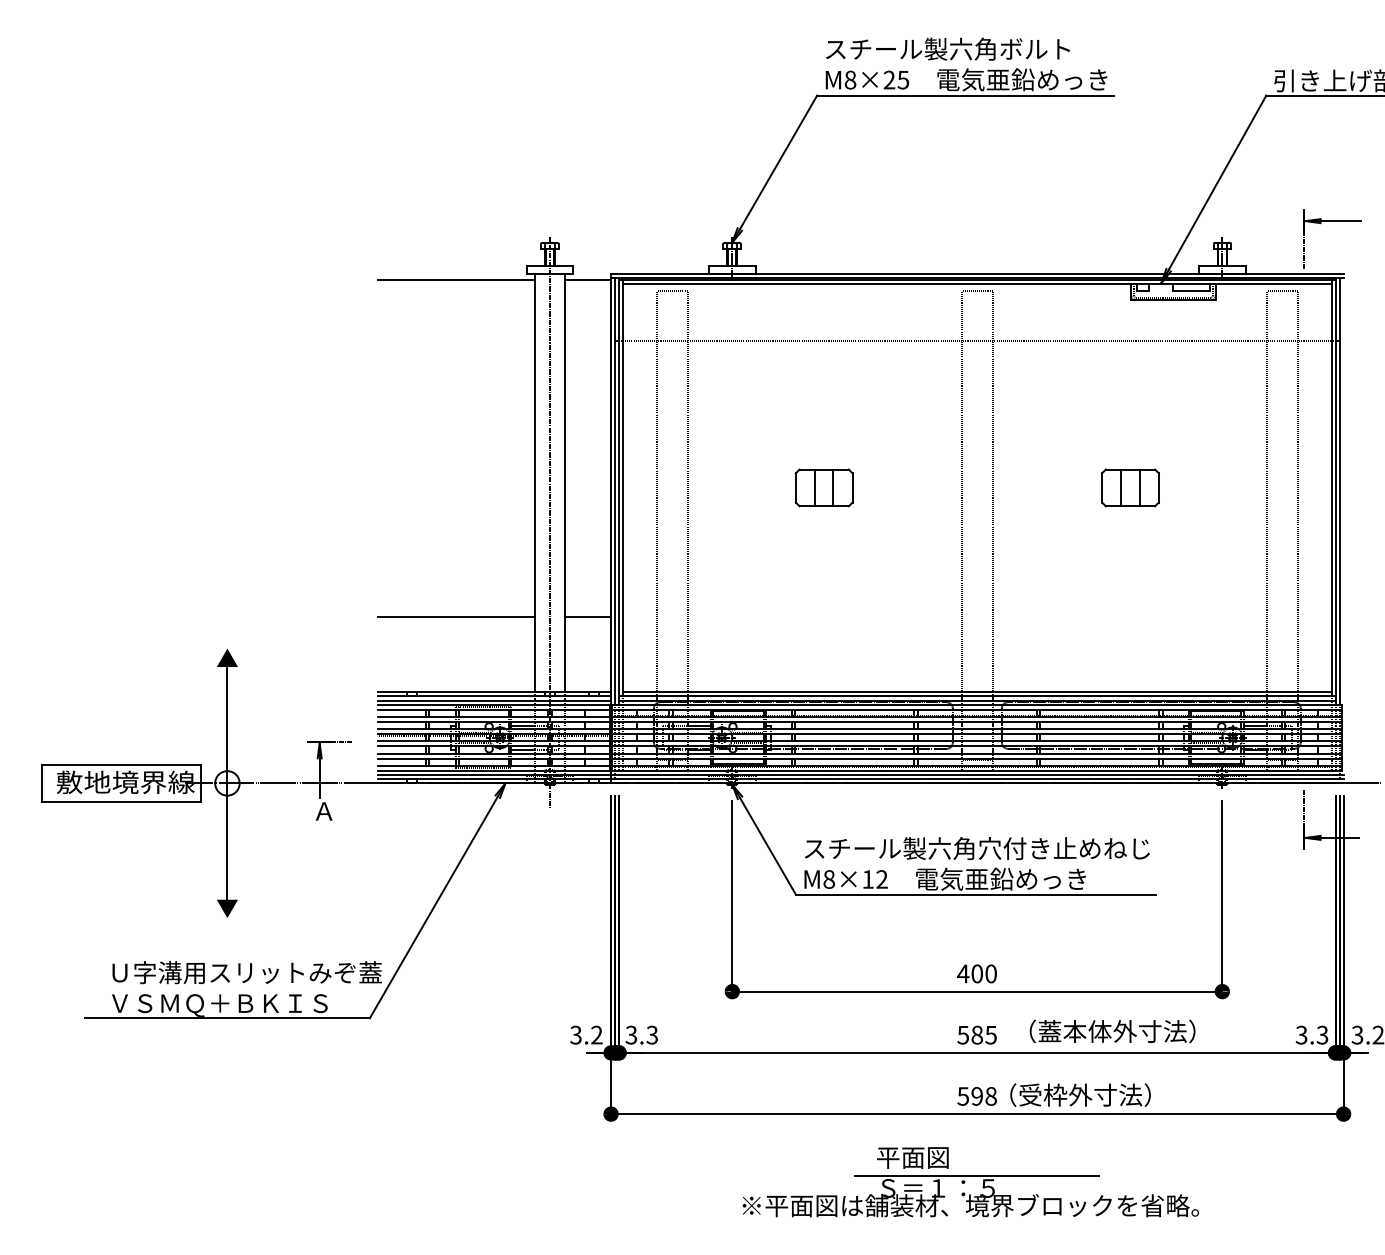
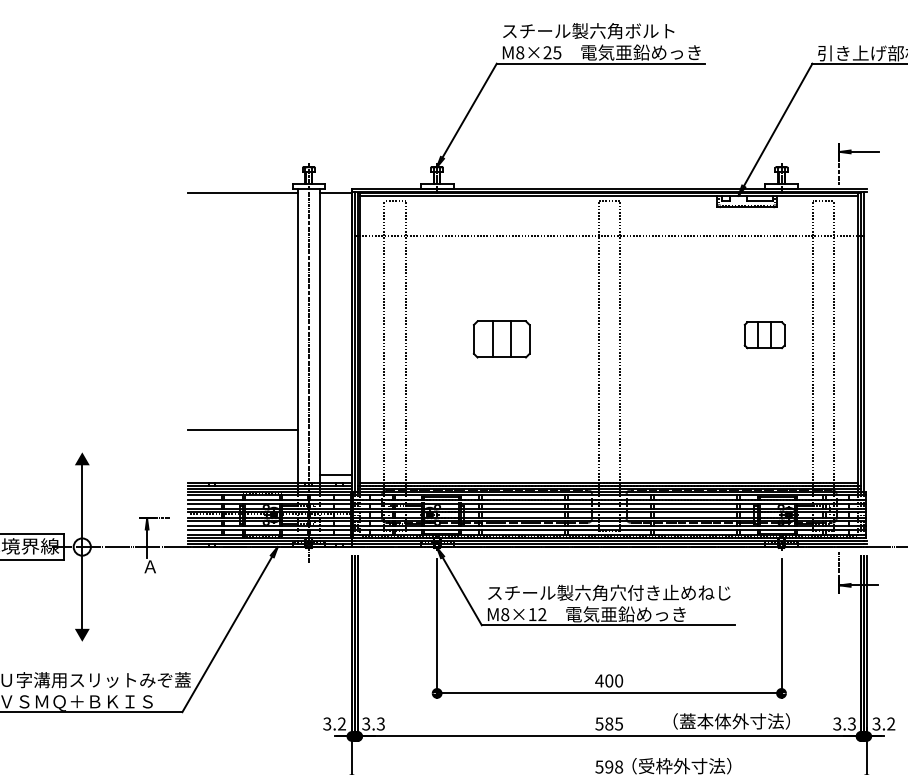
part: (823, 487) -> (501, 339), size x1.4
part: (1130, 487) -> (764, 334), moved
line: (588, 616) -> (336, 474), moved
text: (1112, 1031) -> (731, 721), moved

